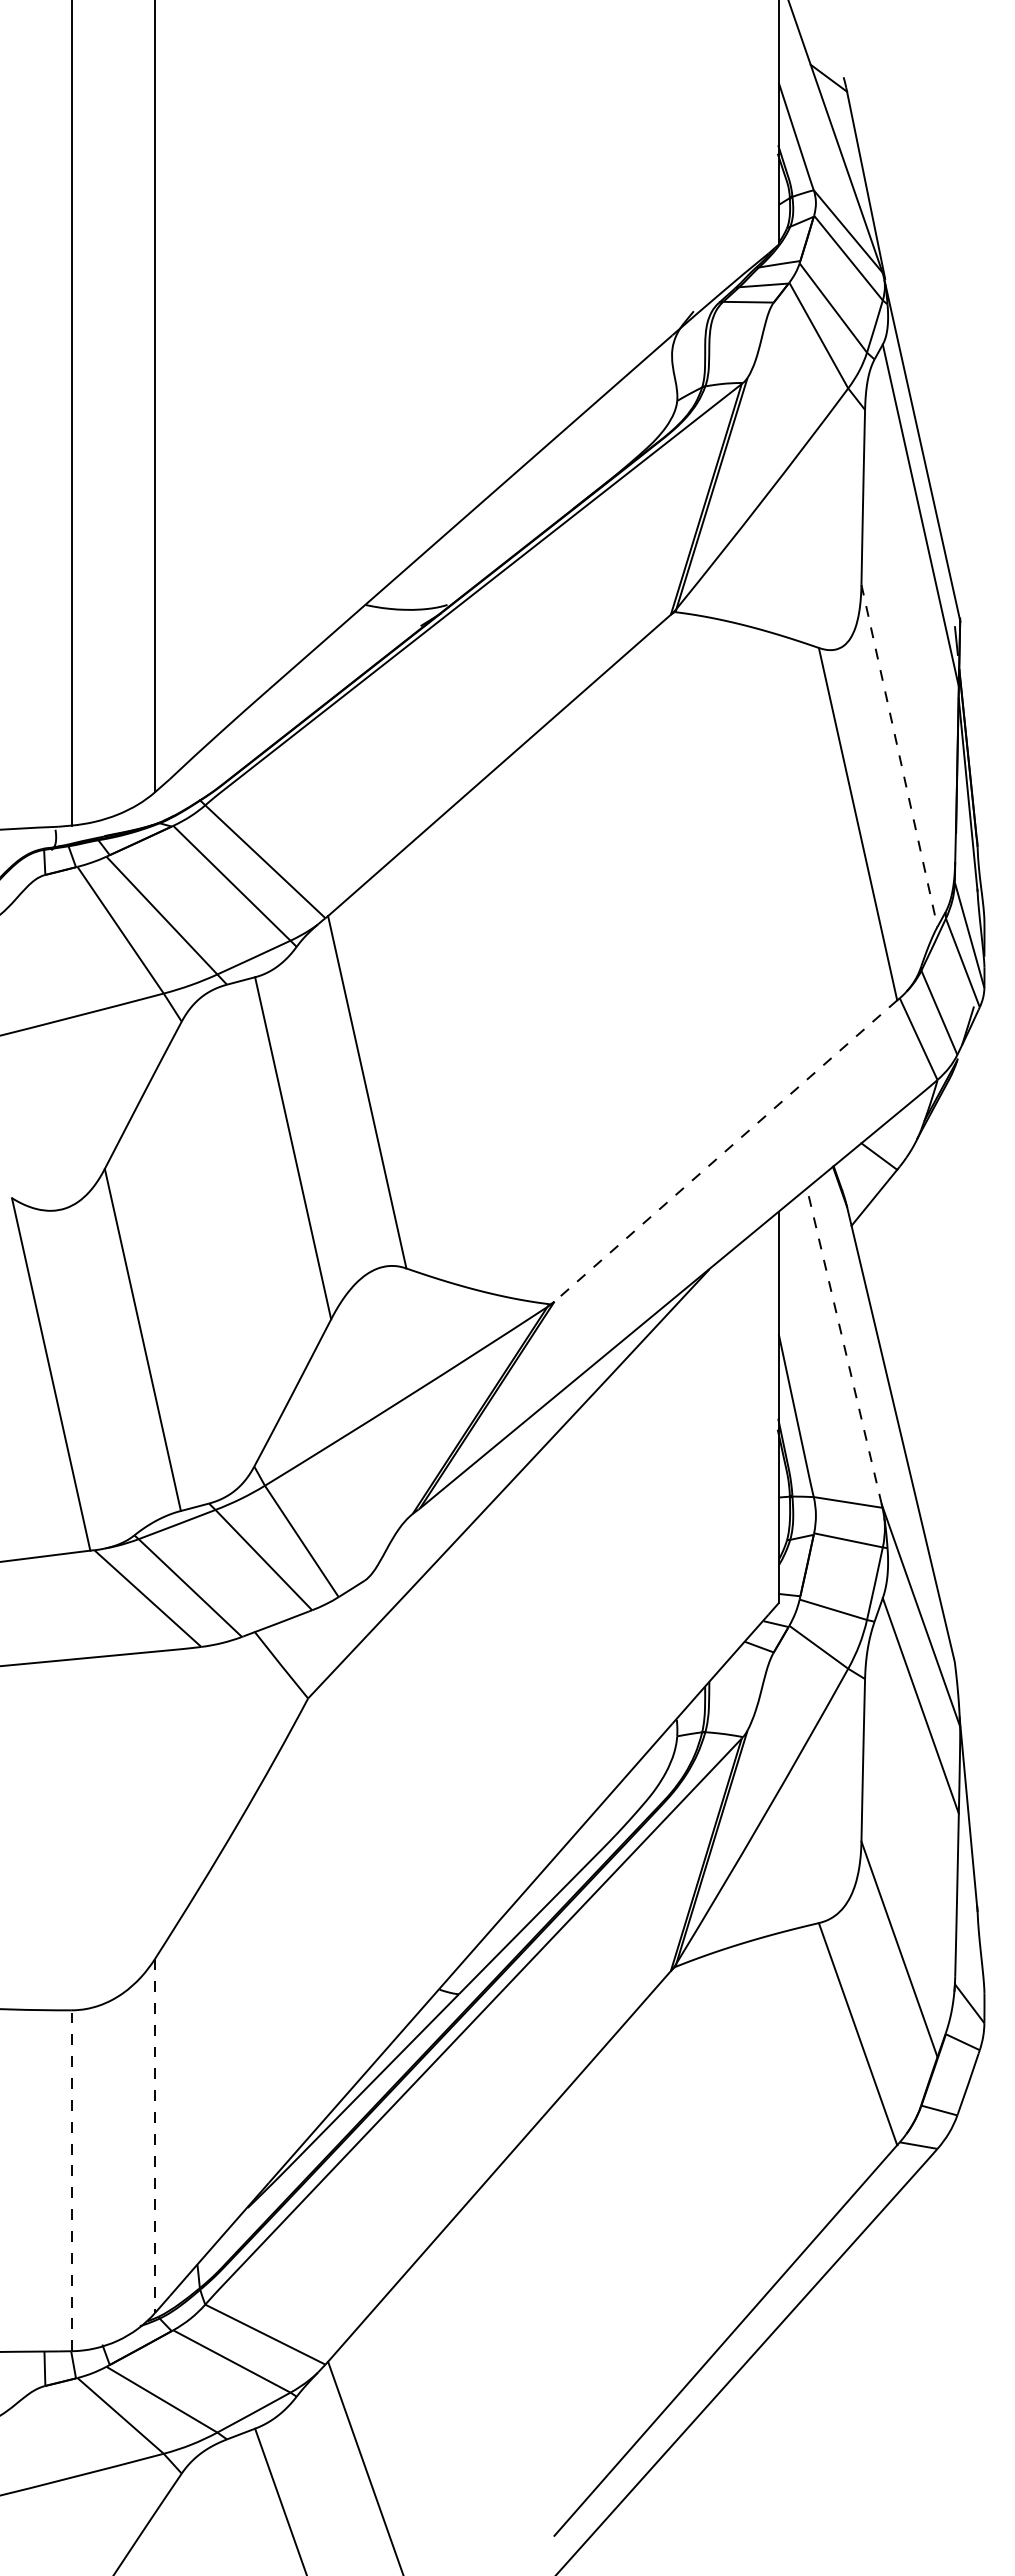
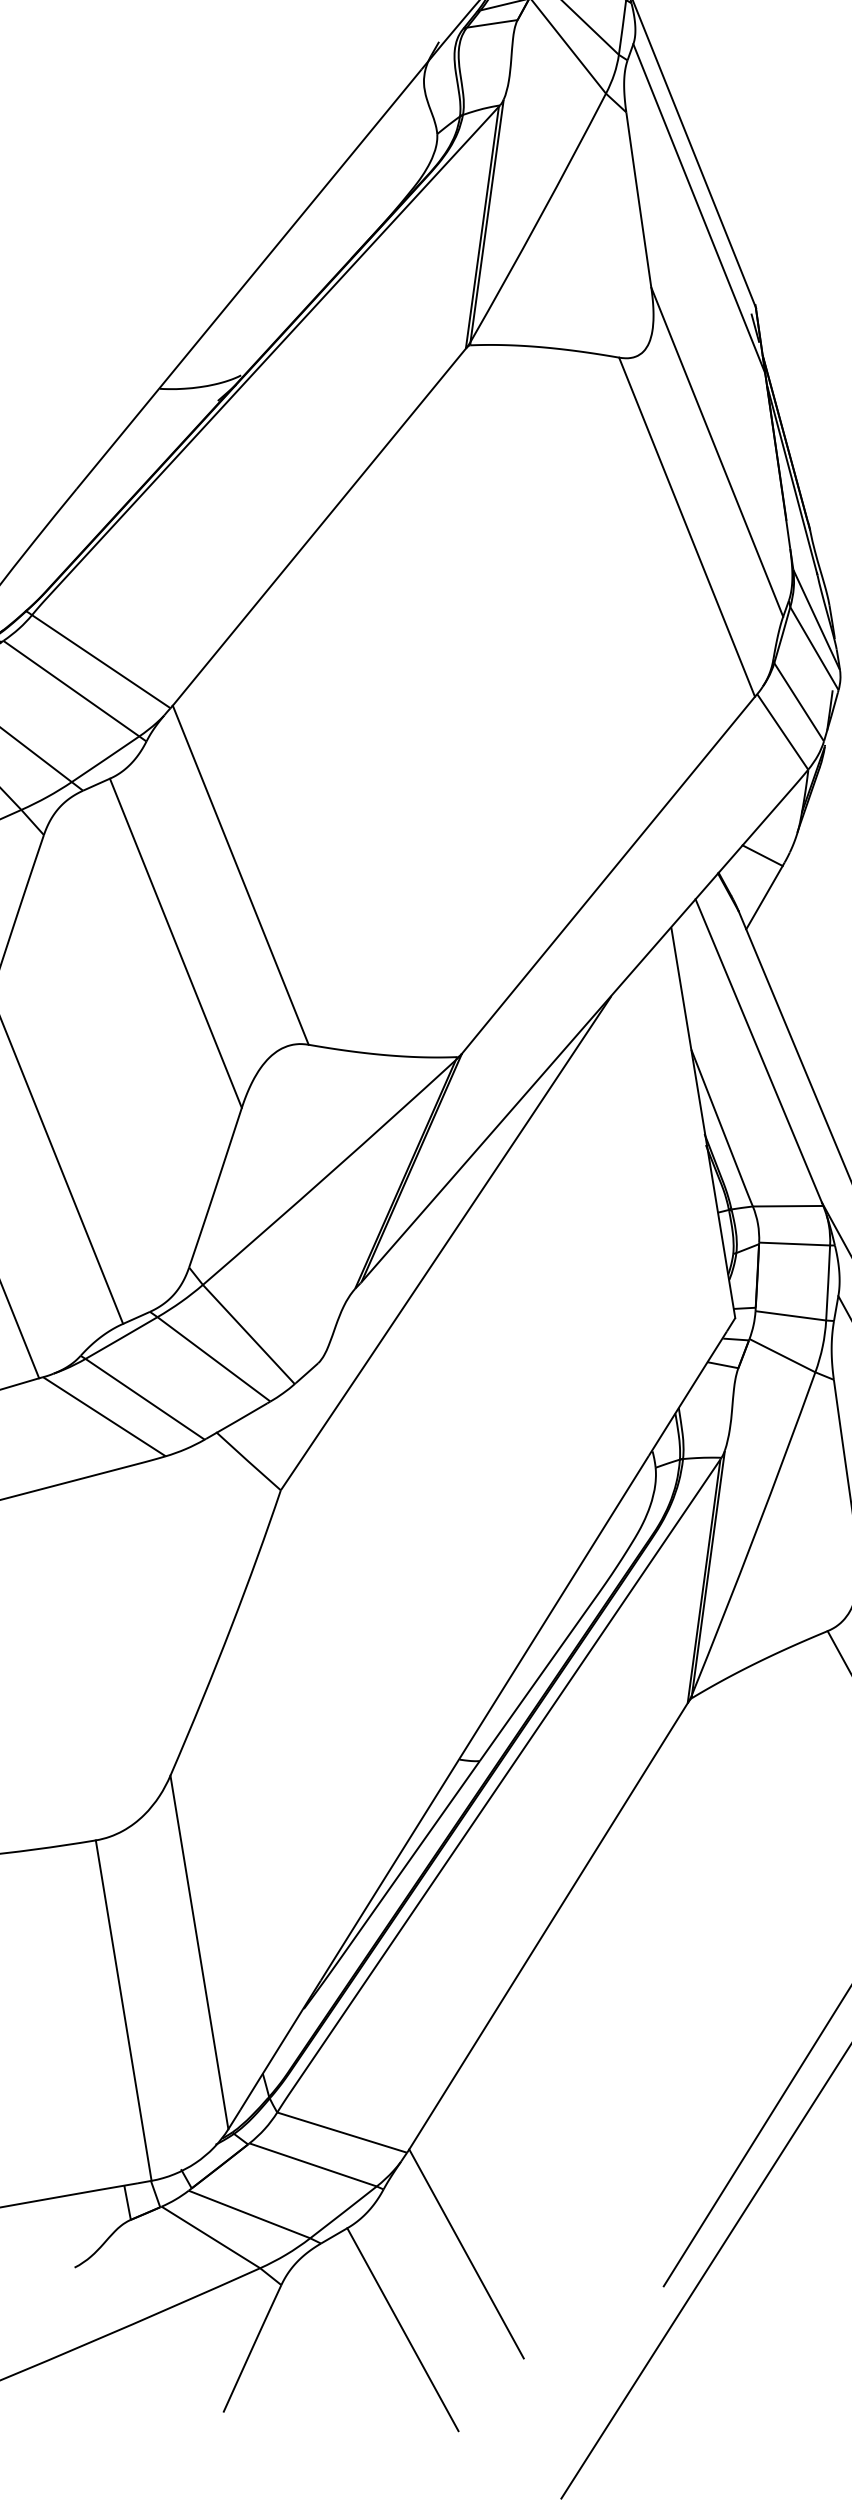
line: (899, 756) -> (717, 452), dashed -> solid
line: (725, 1151) -> (608, 875), dashed -> solid
line: (844, 1345) -> (758, 1050), dashed -> solid
line: (154, 2136) -> (199, 1952), dashed -> solid
line: (71, 2180) -> (123, 2010), dashed -> solid

